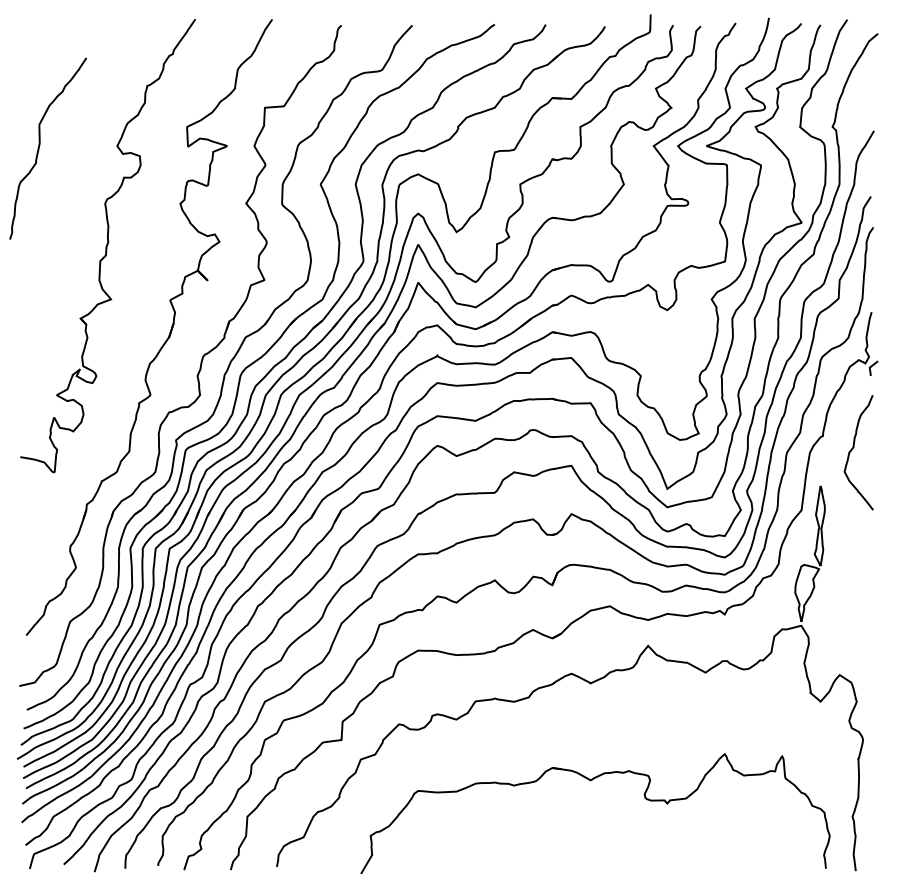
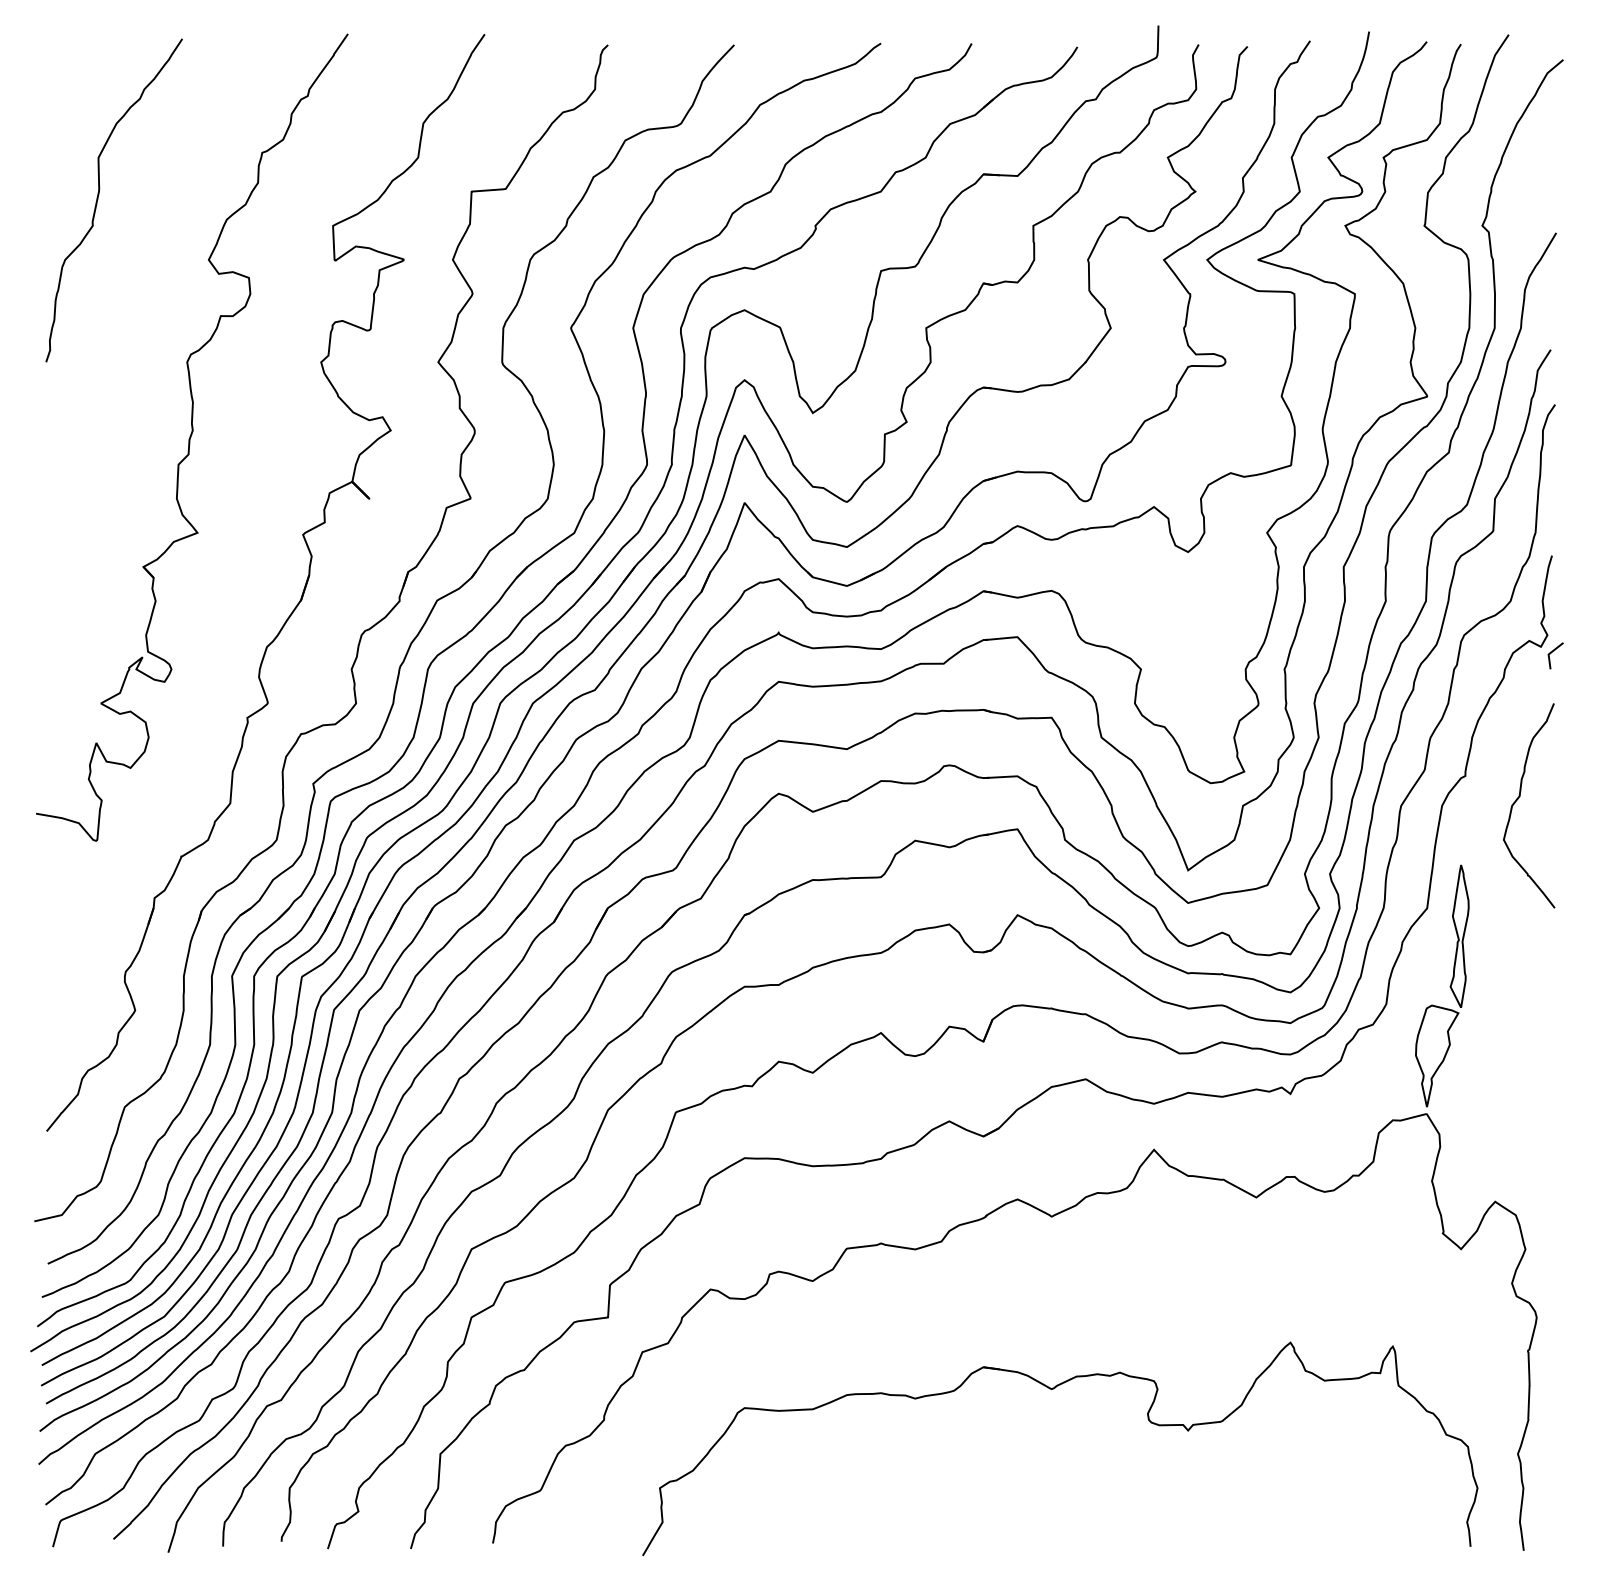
curve: (40, 145) -> (100, 194), moved

